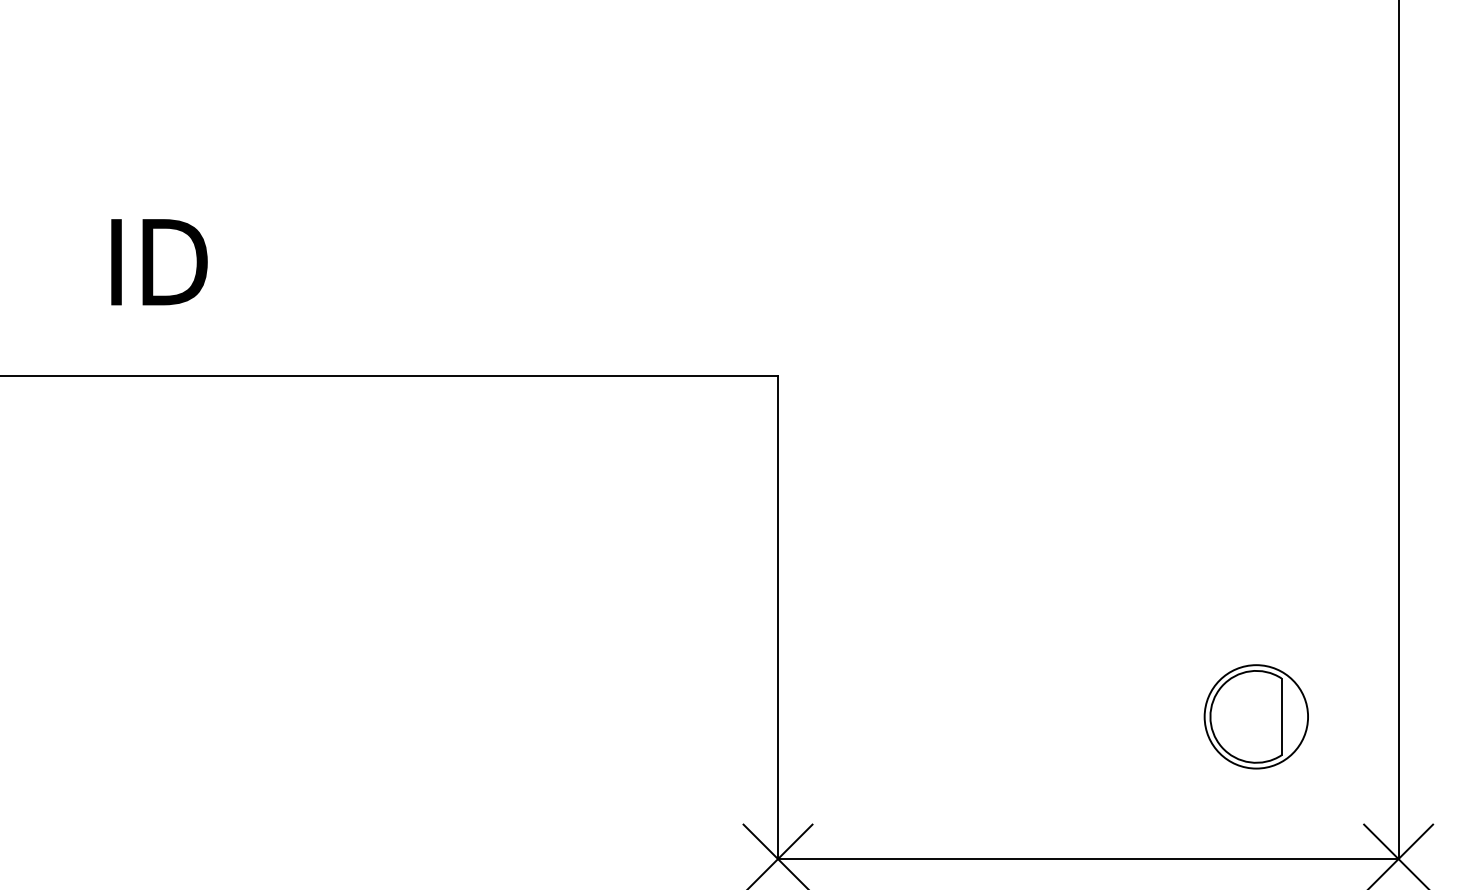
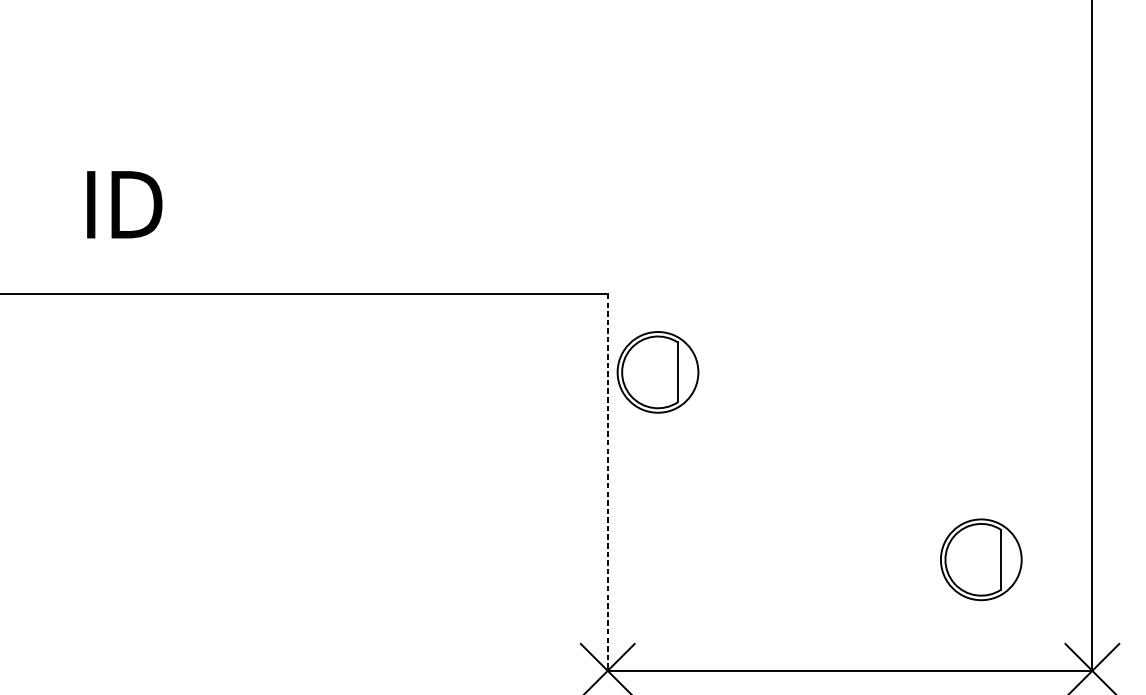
part: (841, 476) -> (657, 372), added
line: (778, 618) -> (608, 482), solid -> dashed

